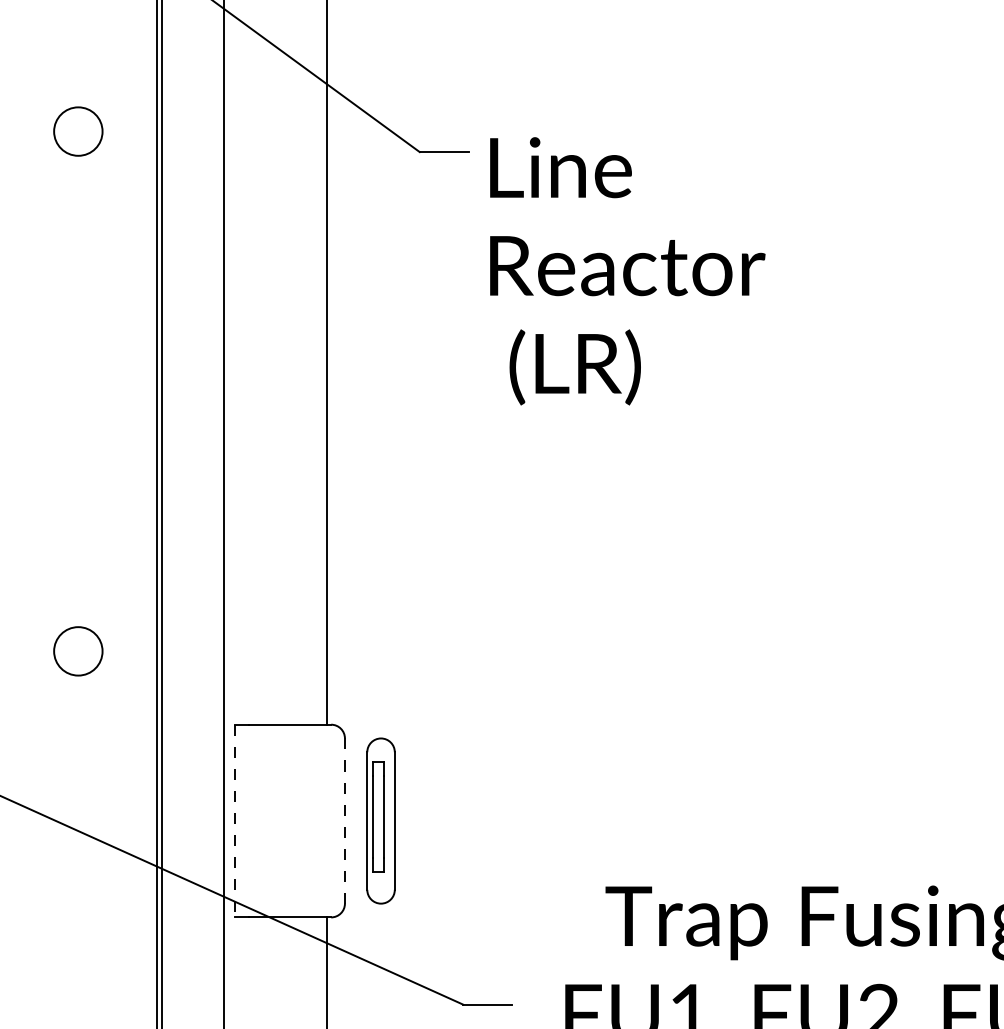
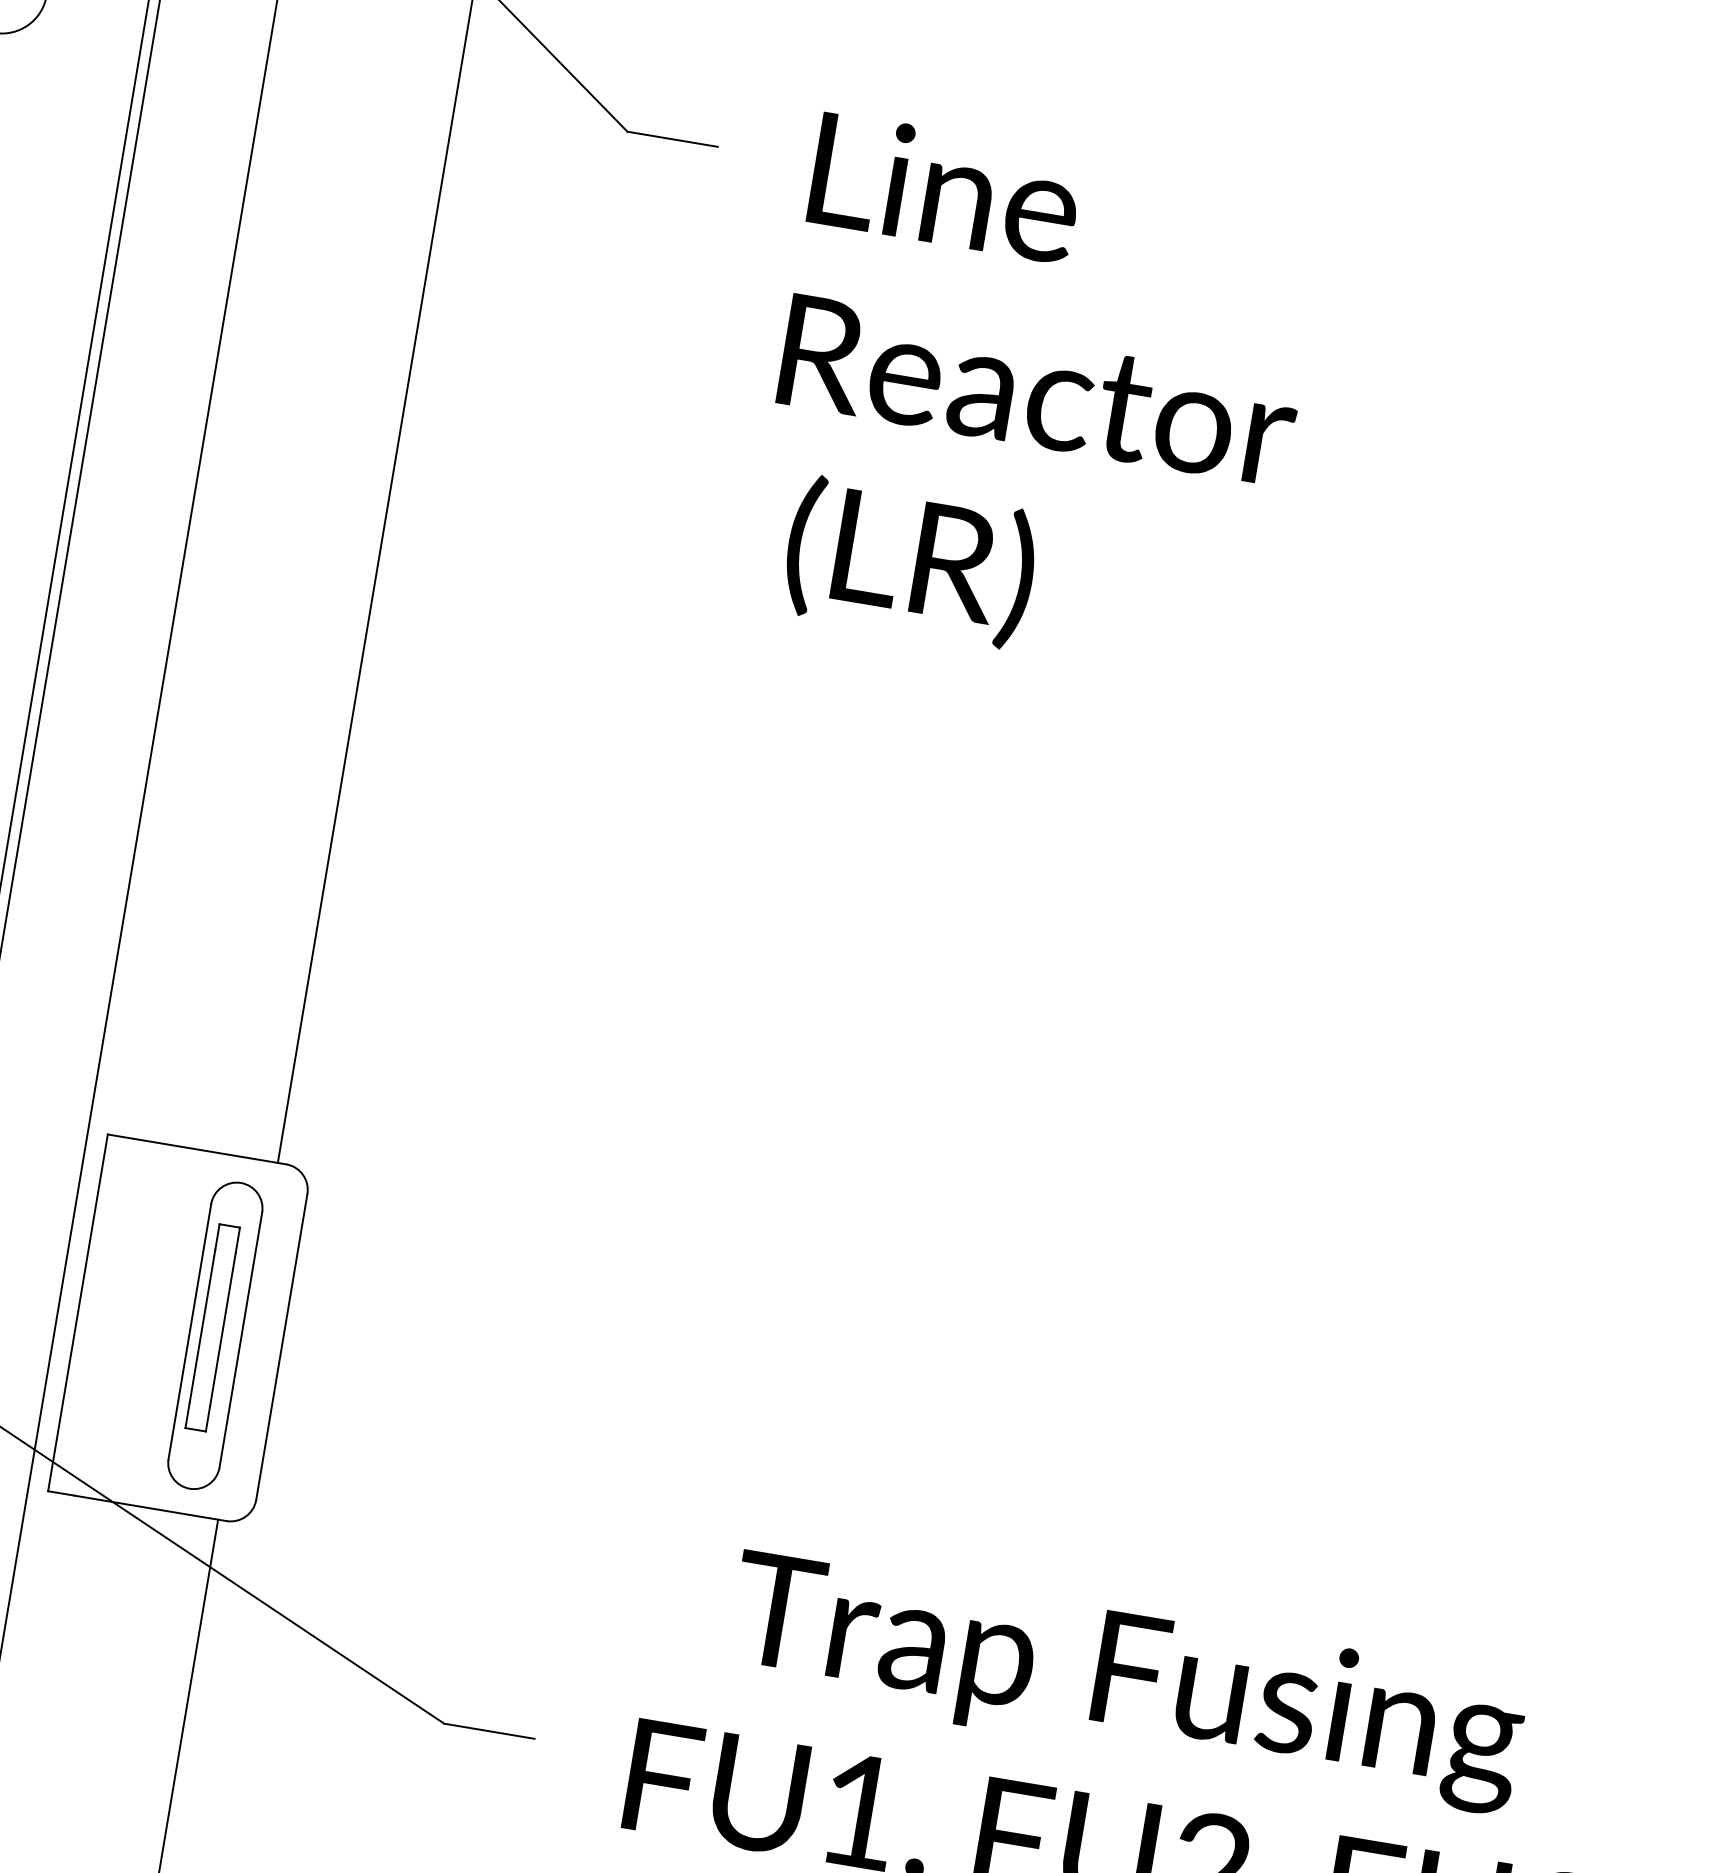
text: (627, 271) -> (1036, 400), moved
part: (380, 820) -> (214, 1334), moved
line: (234, 821) -> (77, 1313), dashed -> solid
line: (344, 821) -> (280, 1347), dashed -> solid

